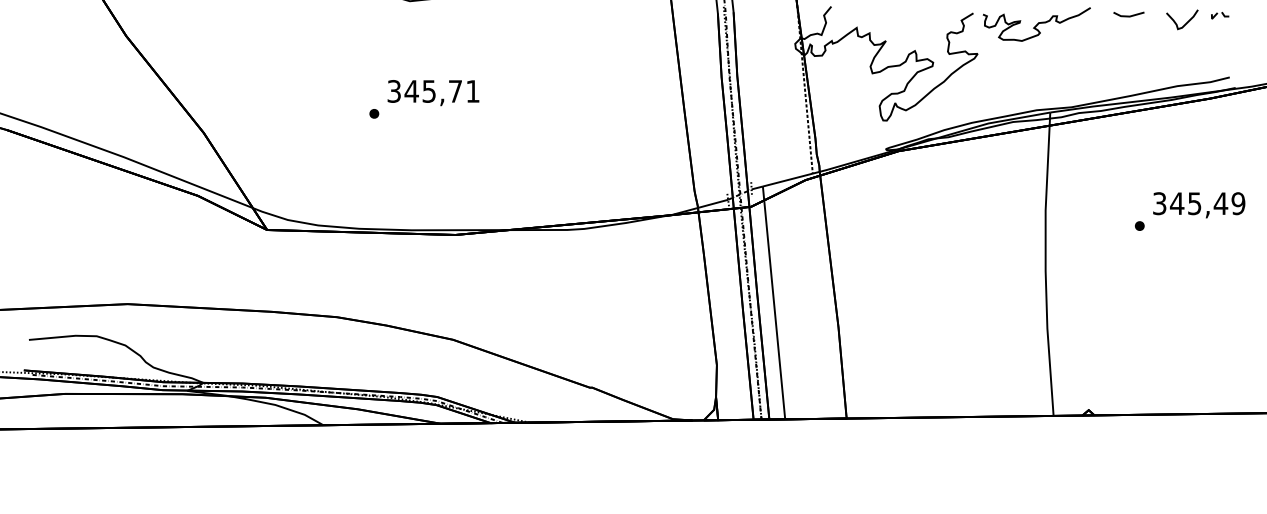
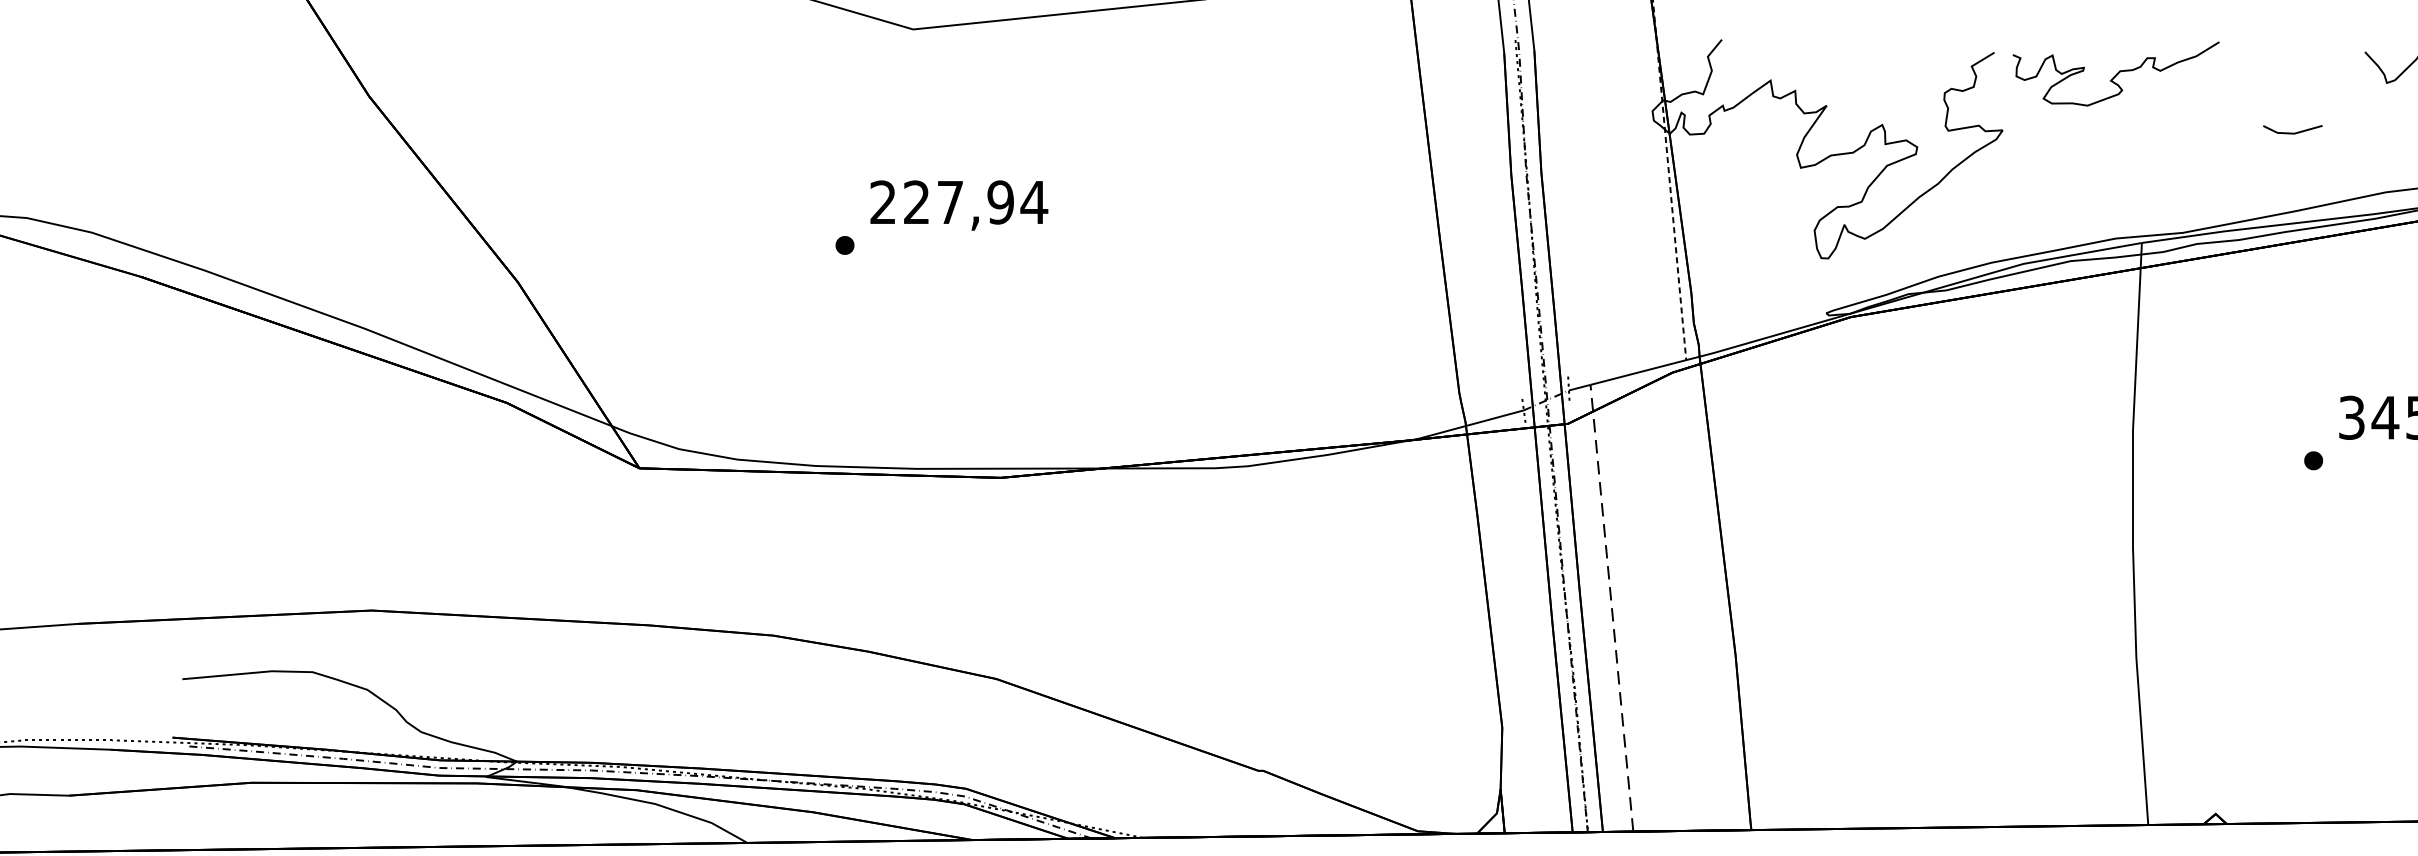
line: (1128, 15) -> (2291, 131), moved
text: (433, 91) -> (958, 202), 345,71 -> 227,94
line: (774, 302) -> (1612, 607), solid -> dashed

